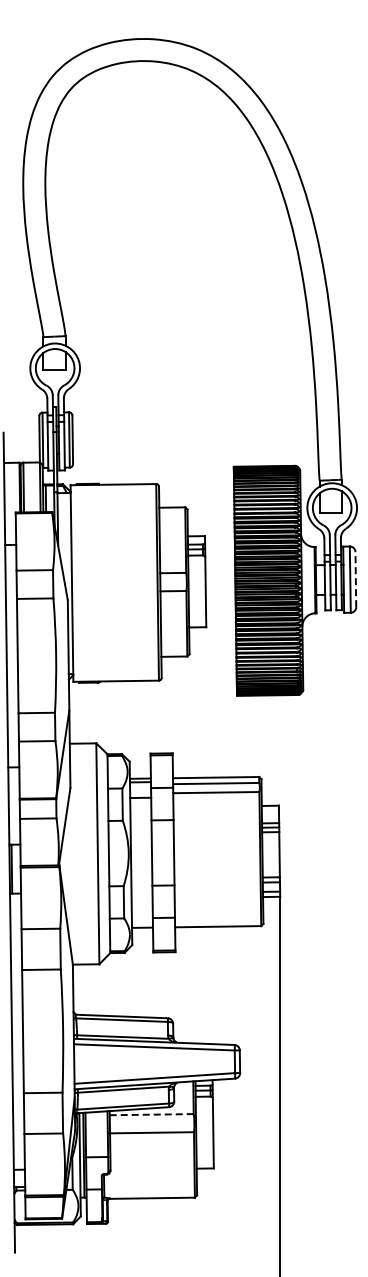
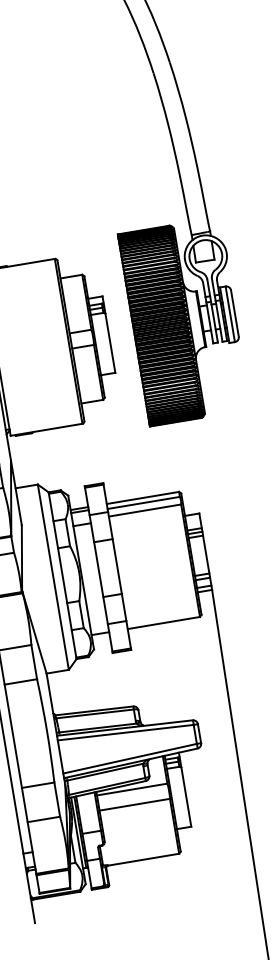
line: (355, 579) -> (234, 313), dashed -> solid
line: (151, 1114) -> (131, 789), dashed -> solid

